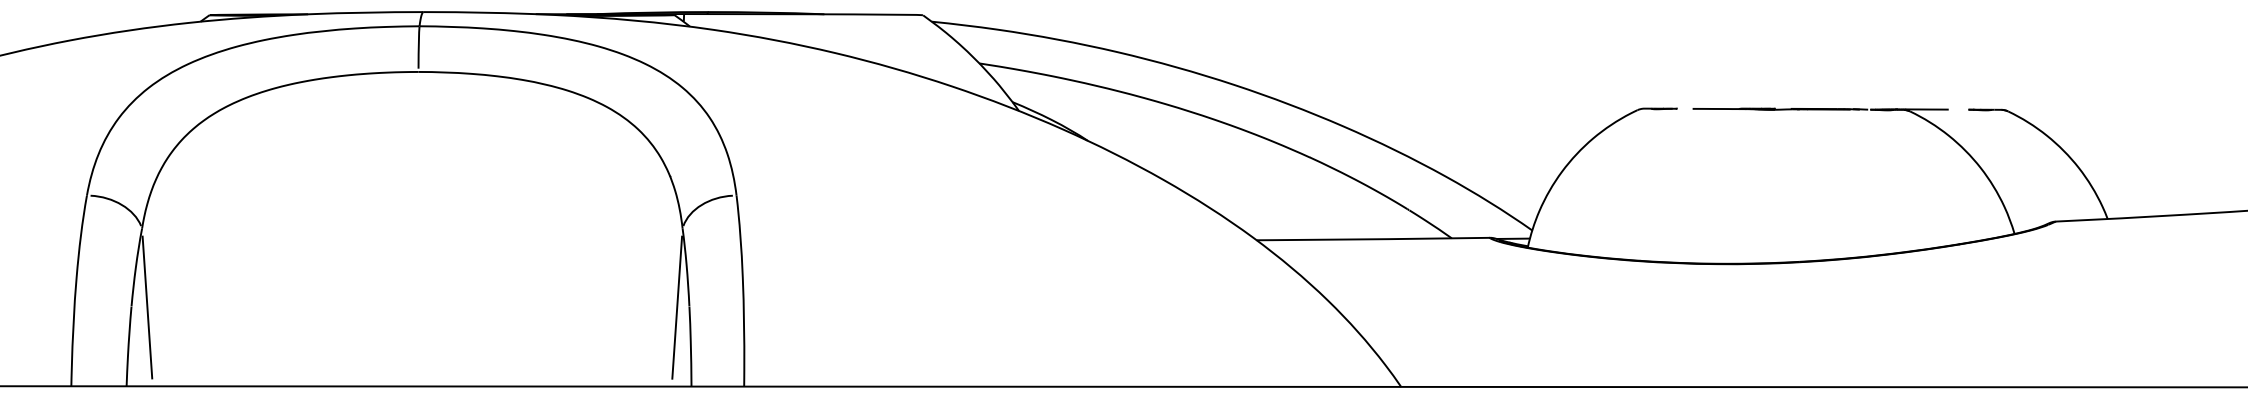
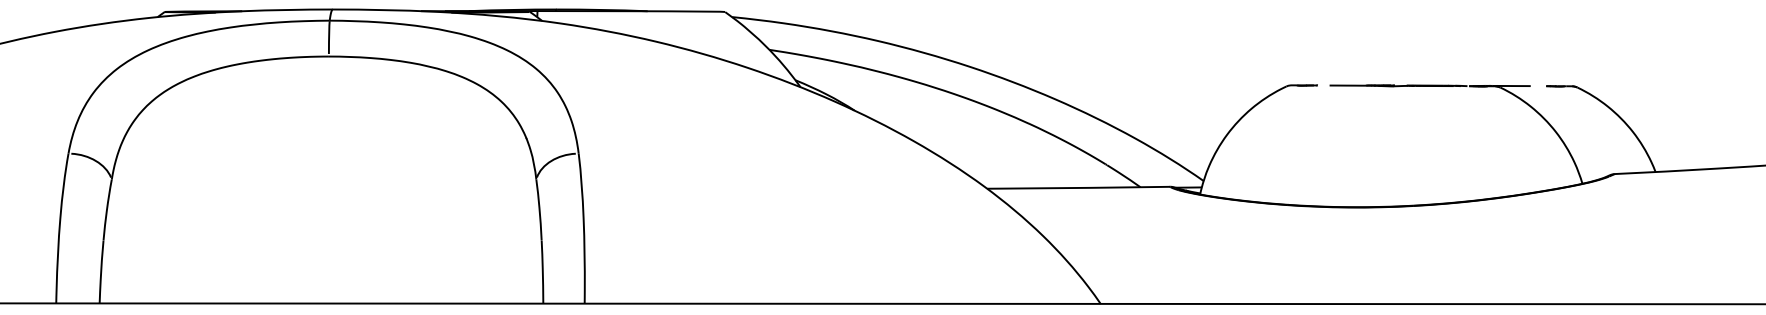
line: (147, 307) -> (116, 241), removed
line: (677, 307) -> (532, 241), removed

